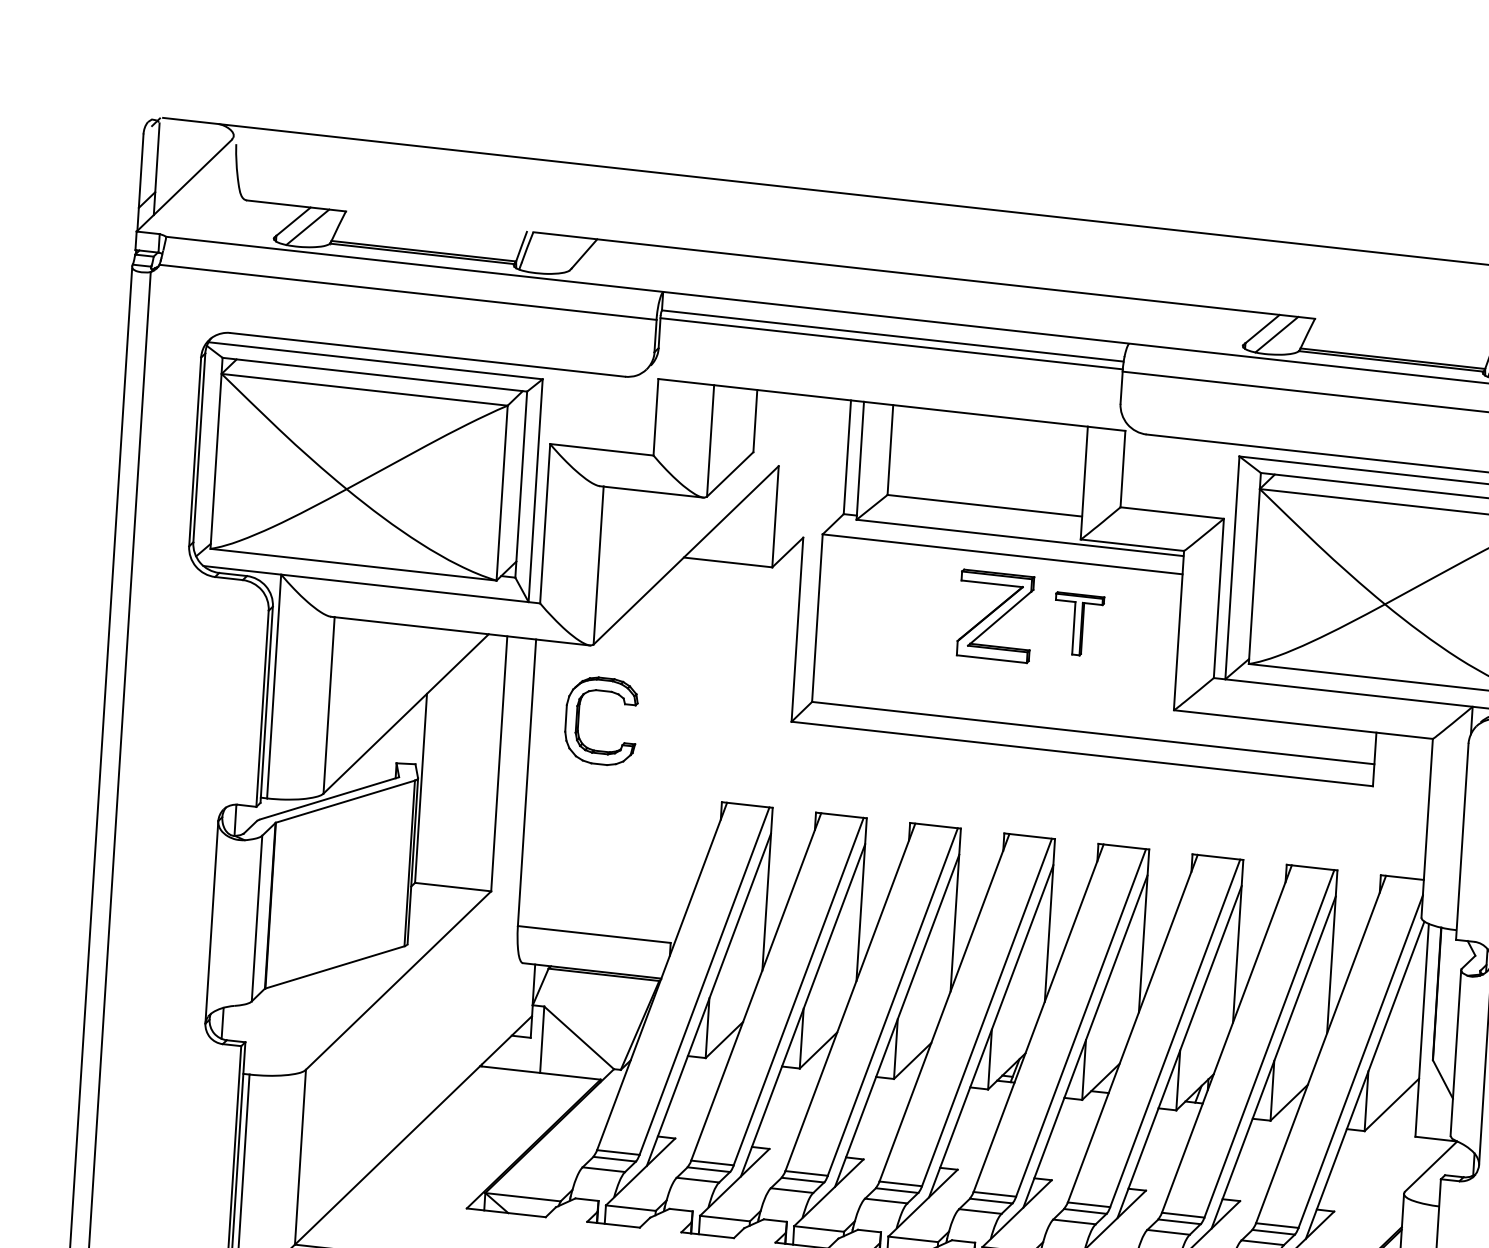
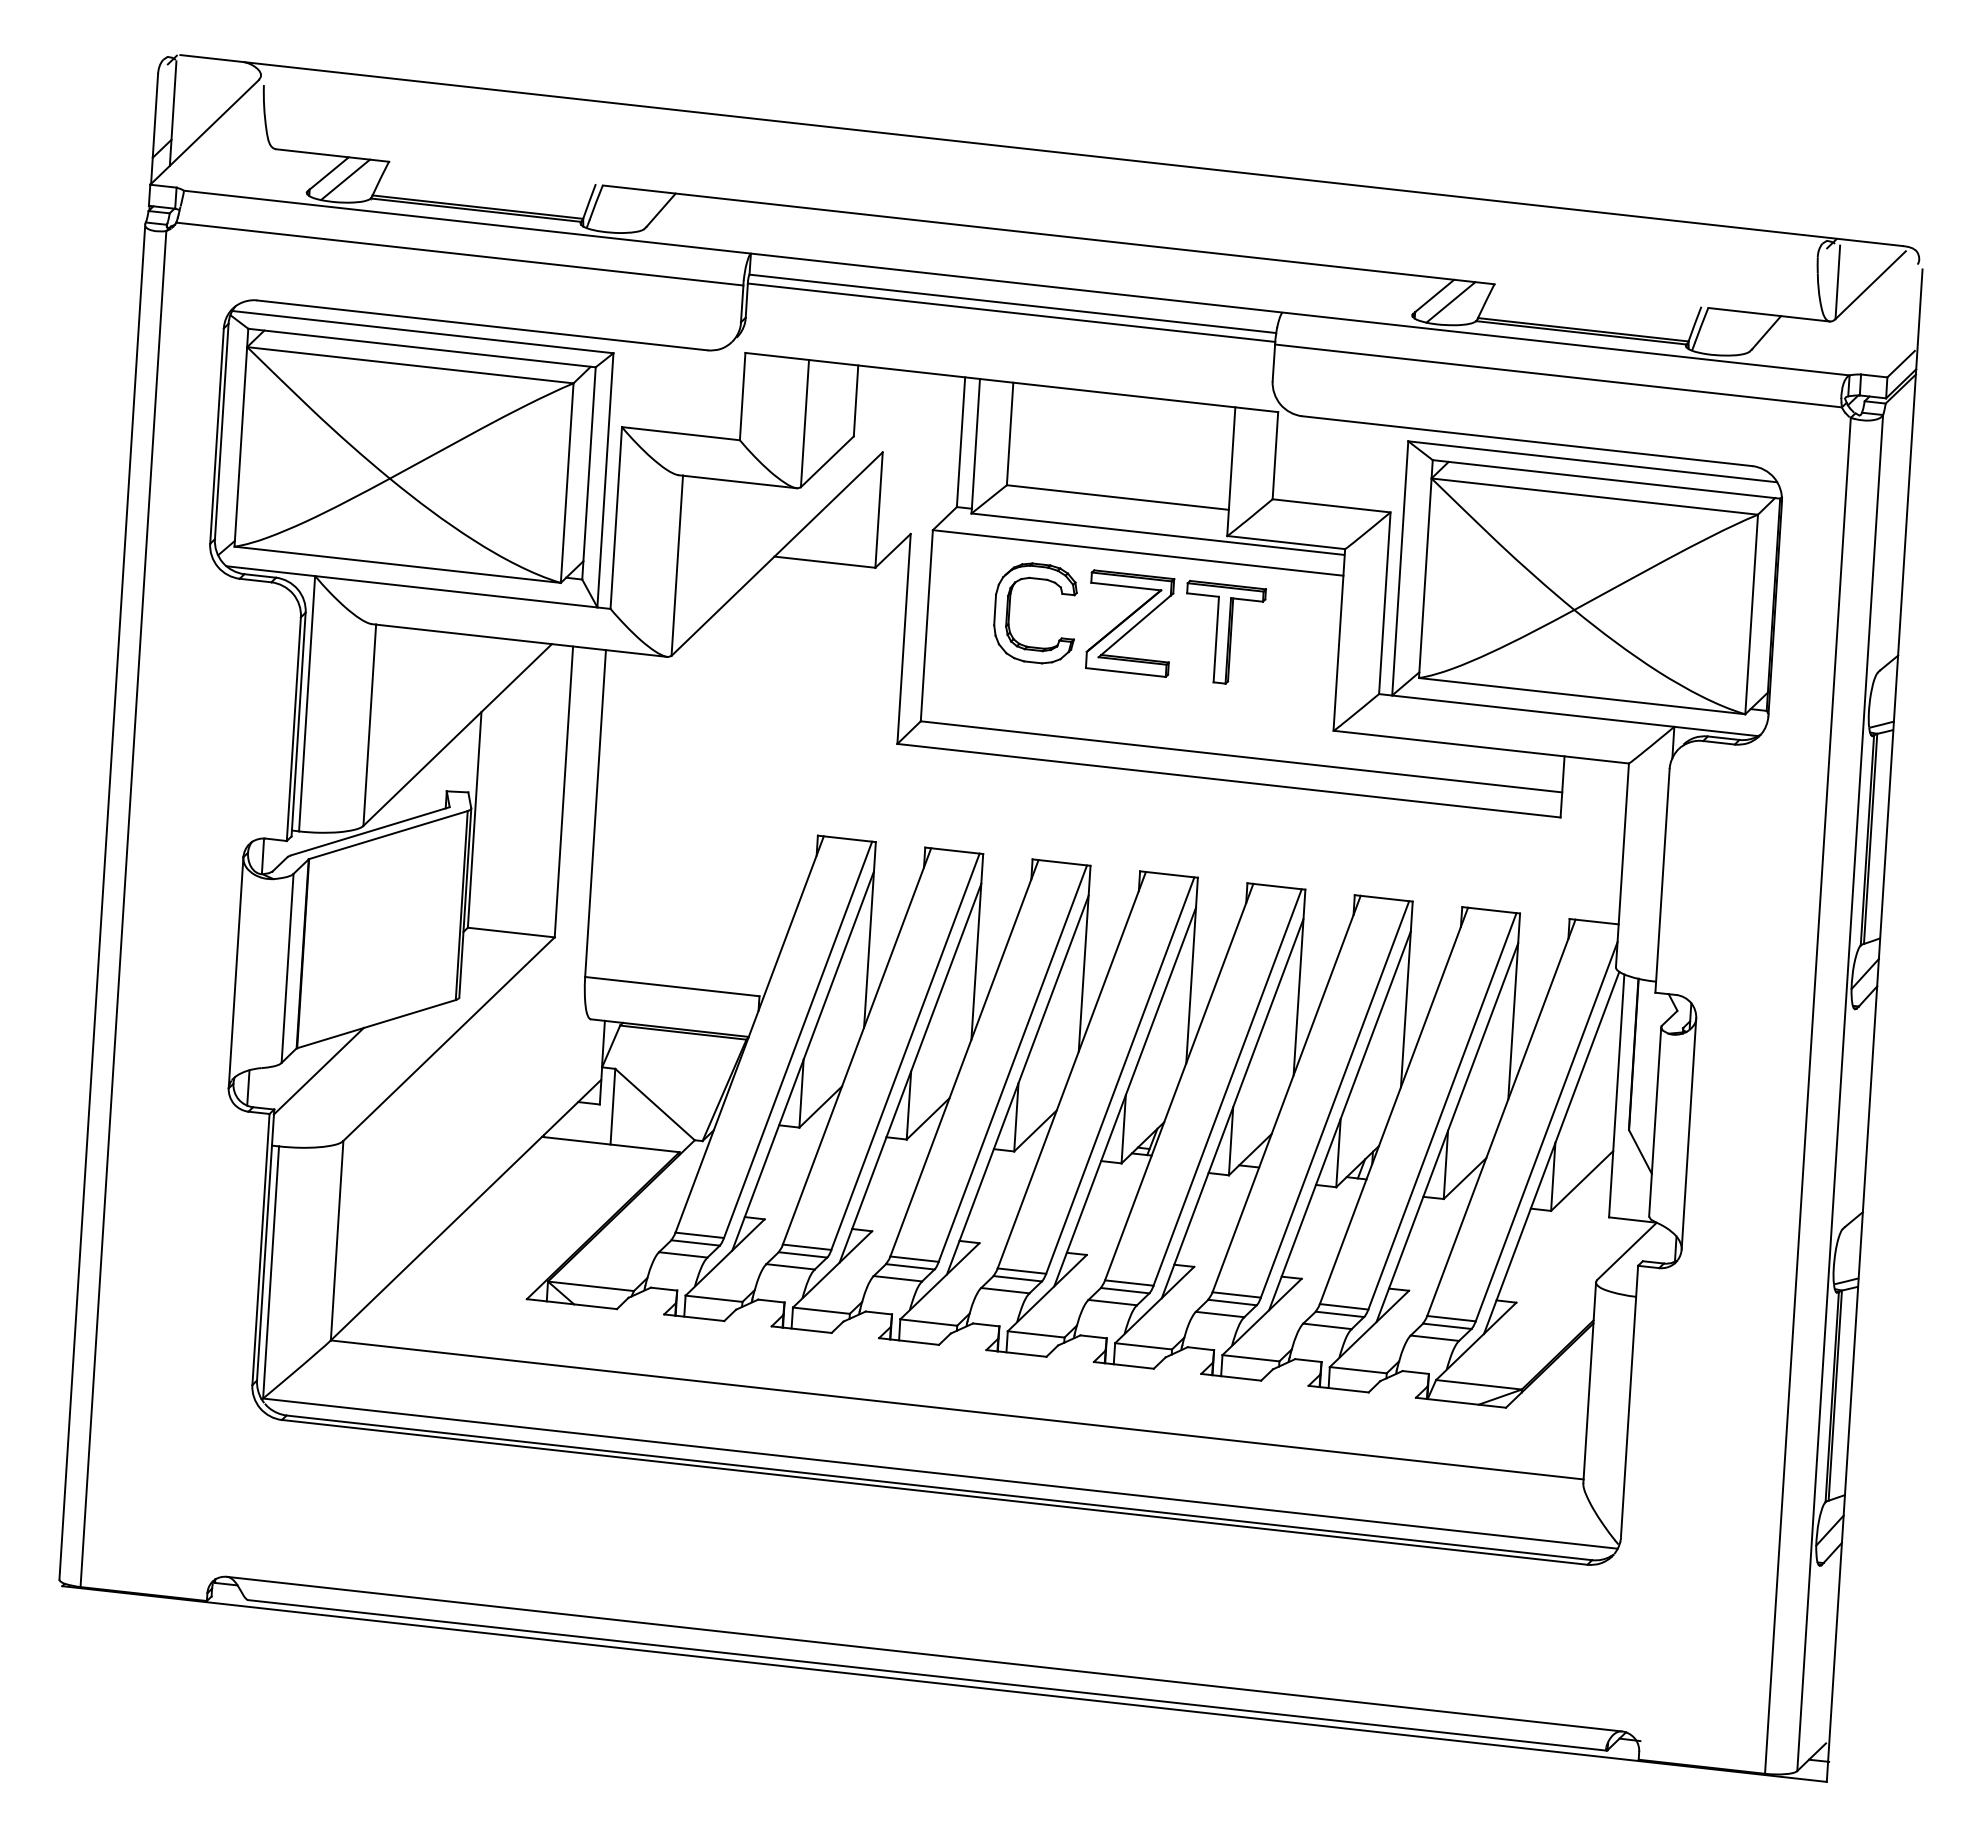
part: (1080, 623) -> (1226, 631), size x1.43
part: (579, 720) -> (1010, 612), moved
line: (284, 1008) -> (318, 1070), added

